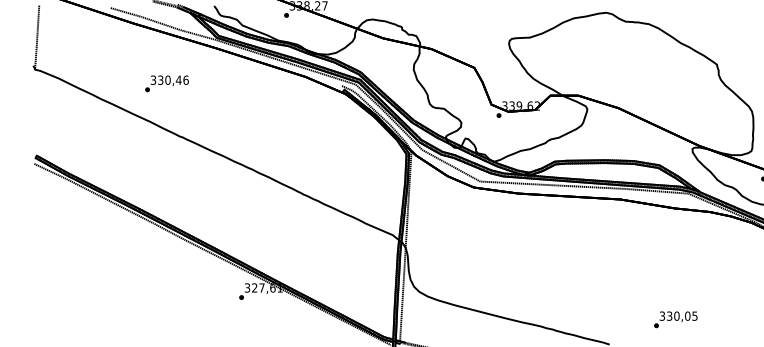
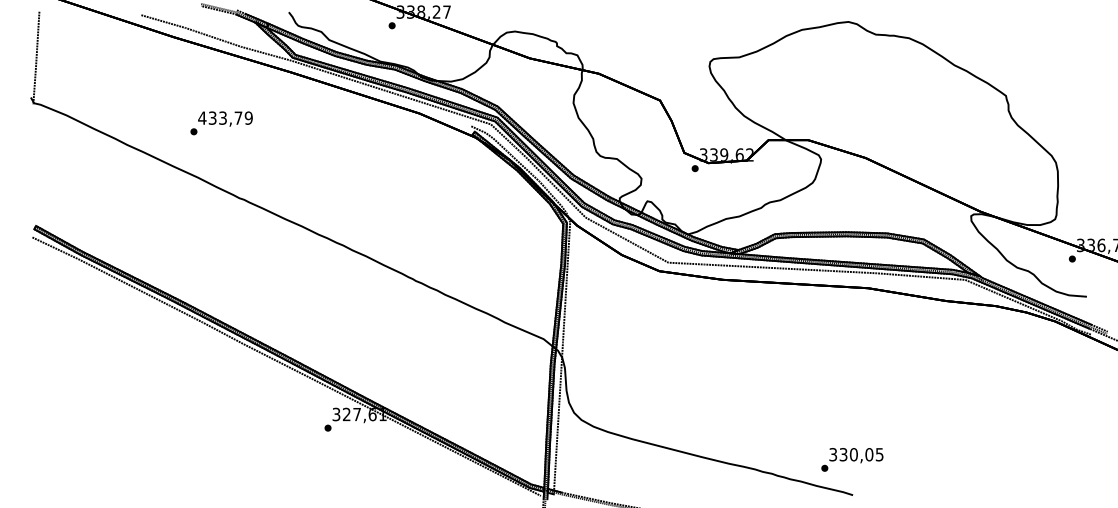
text: (169, 79) -> (225, 117), 330,46 -> 433,79
text: (675, 319) -> (852, 459), moved

